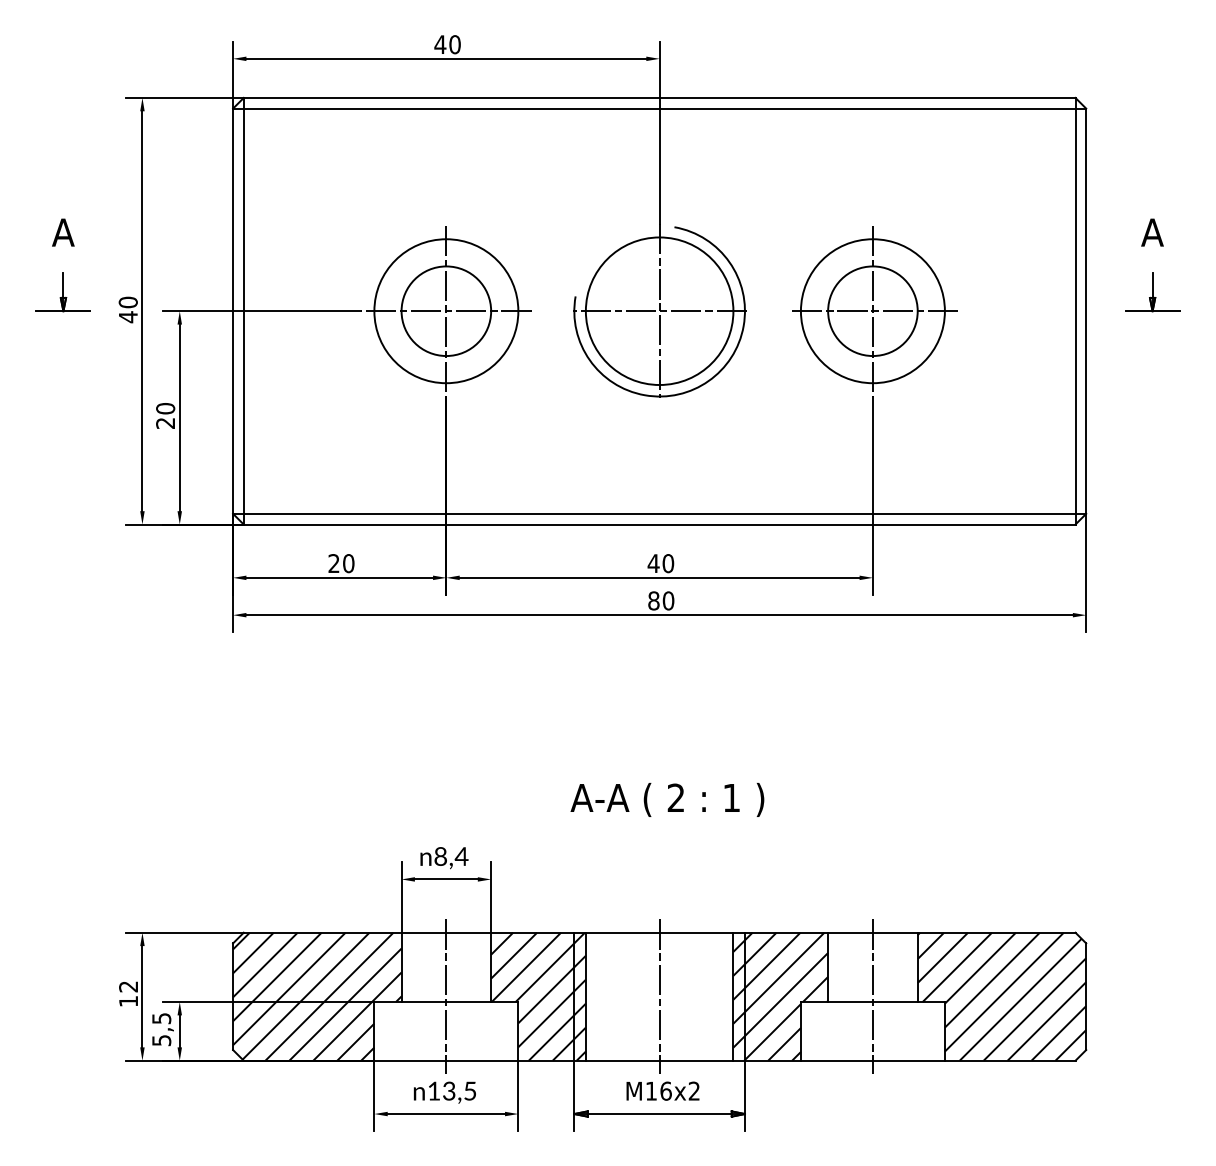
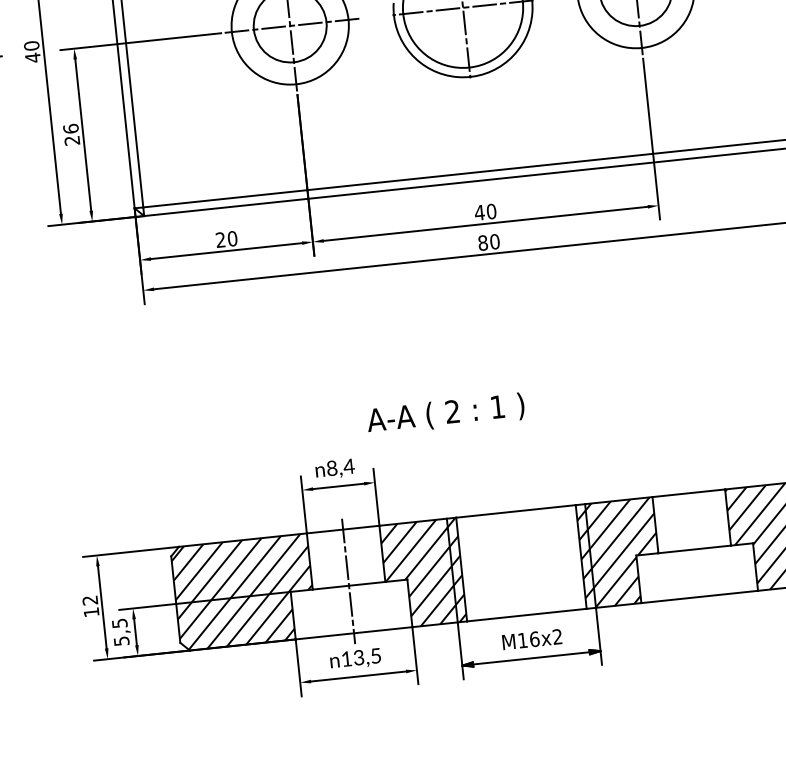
text: (165, 408) -> (70, 128), 20 -> 26
text: (667, 799) -> (445, 413), moved
line: (659, 996) -> (521, 563), removed
line: (872, 996) -> (693, 544), removed

